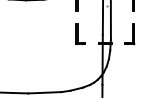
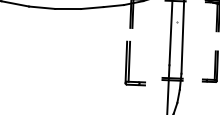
part: (80, 34) -> (135, 63), size x1.4

